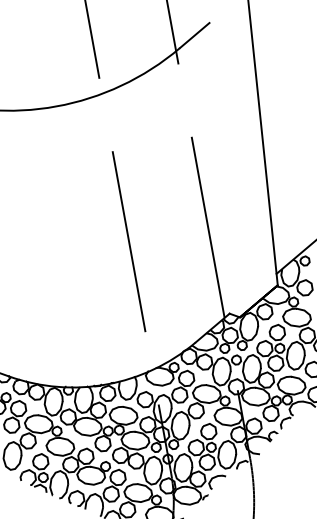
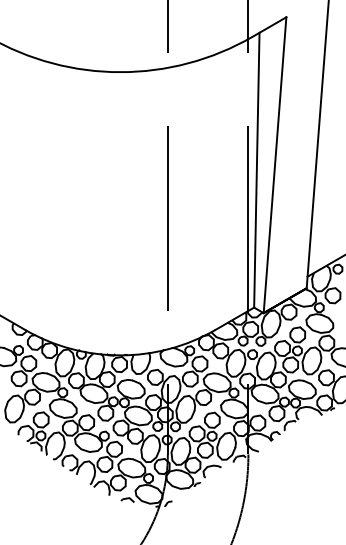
line: (224, 170) -> (274, 165), added
line: (207, 177) -> (256, 169), added

